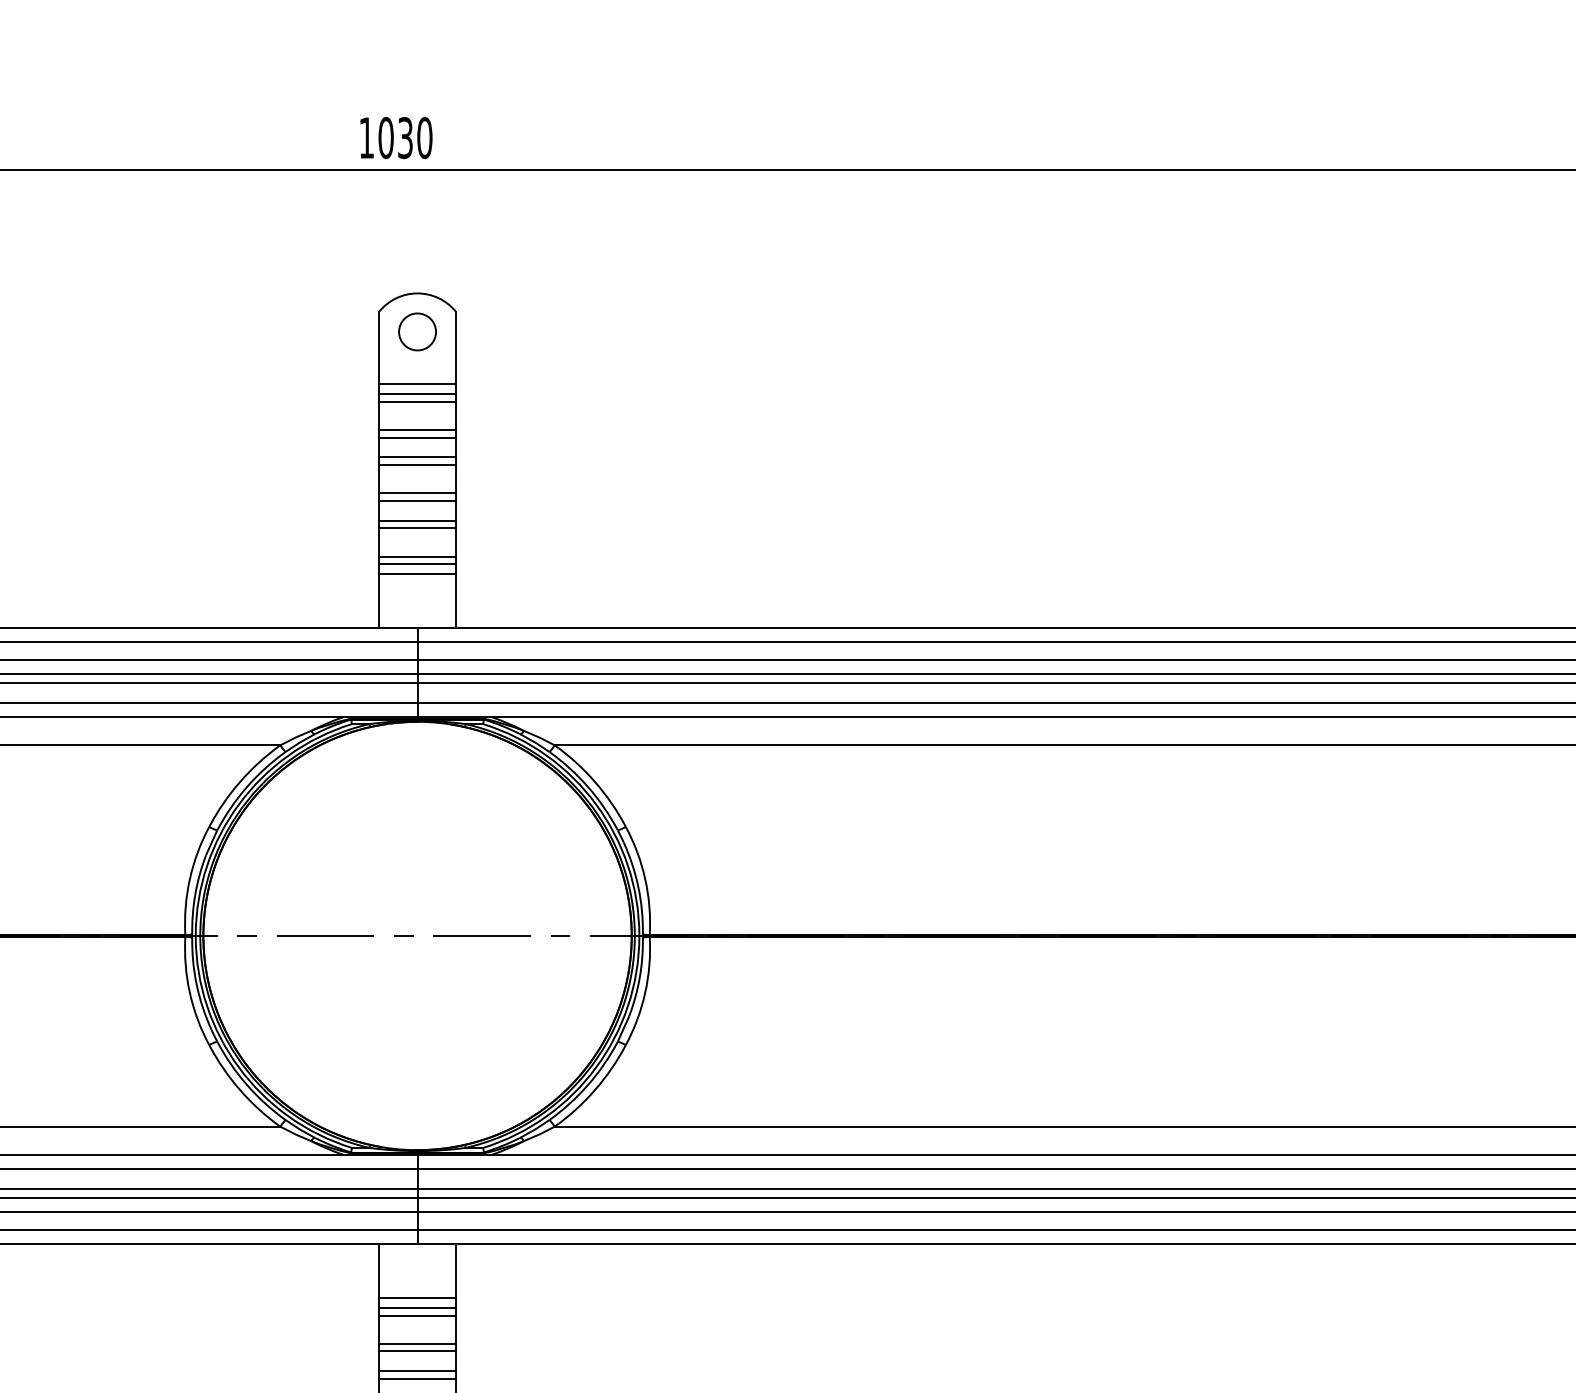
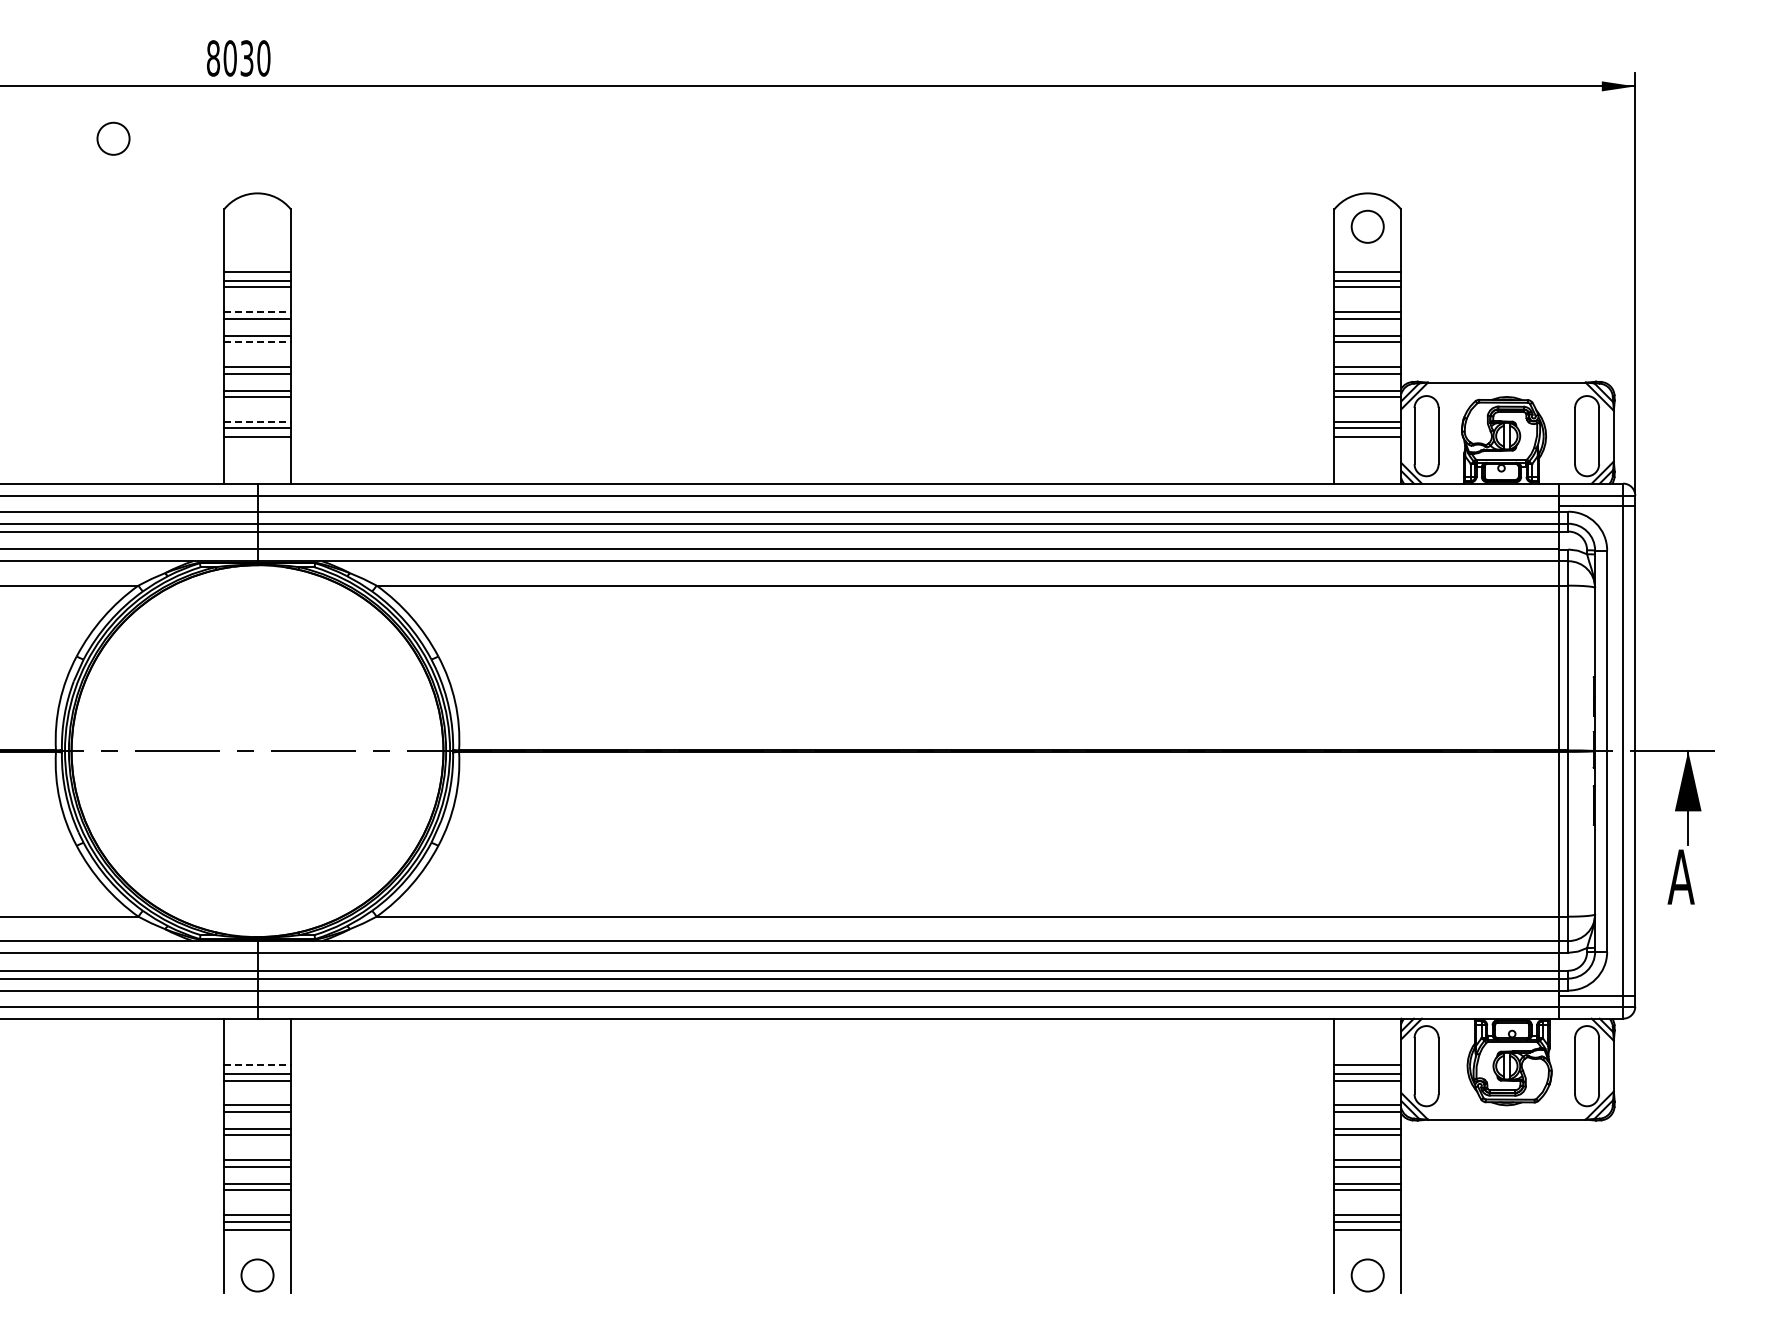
text: (366, 138) -> (213, 58), 1030 -> 8030
circle: (417, 331) -> (113, 138), moved
line: (418, 430) -> (258, 312), solid -> dashed
line: (418, 465) -> (258, 342), solid -> dashed
line: (418, 556) -> (258, 421), solid -> dashed
line: (418, 1298) -> (258, 1065), solid -> dashed

